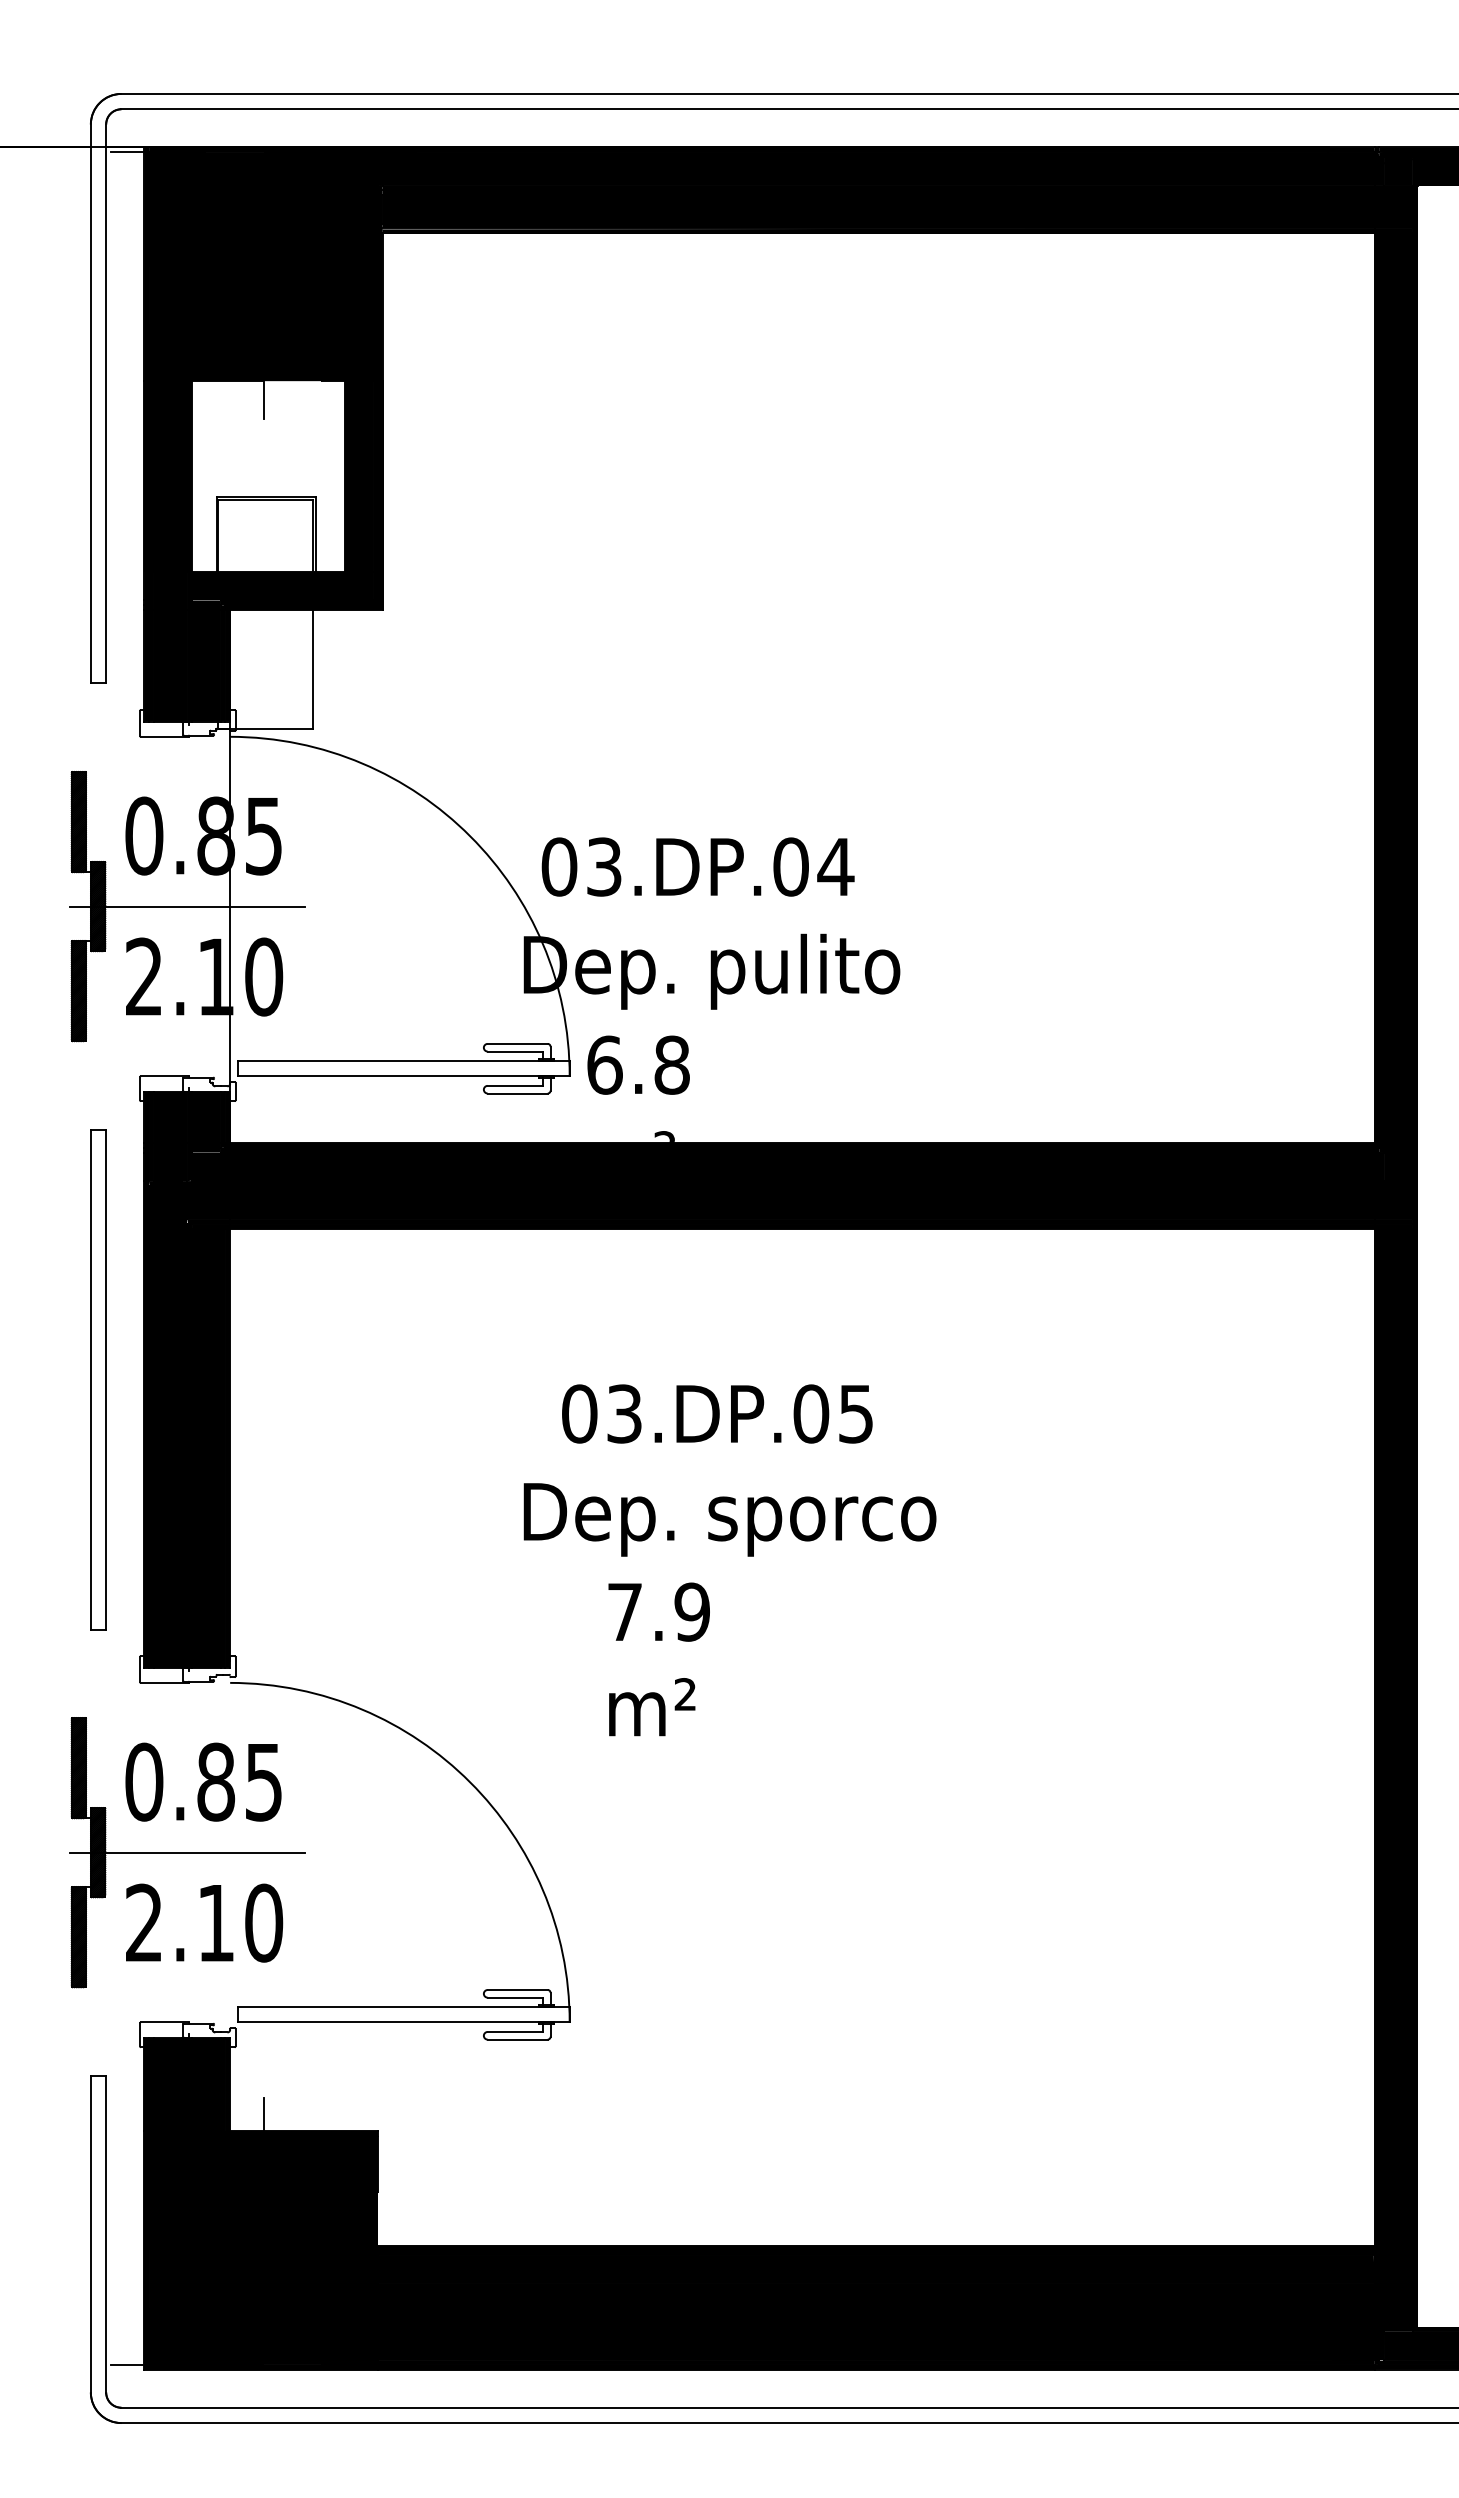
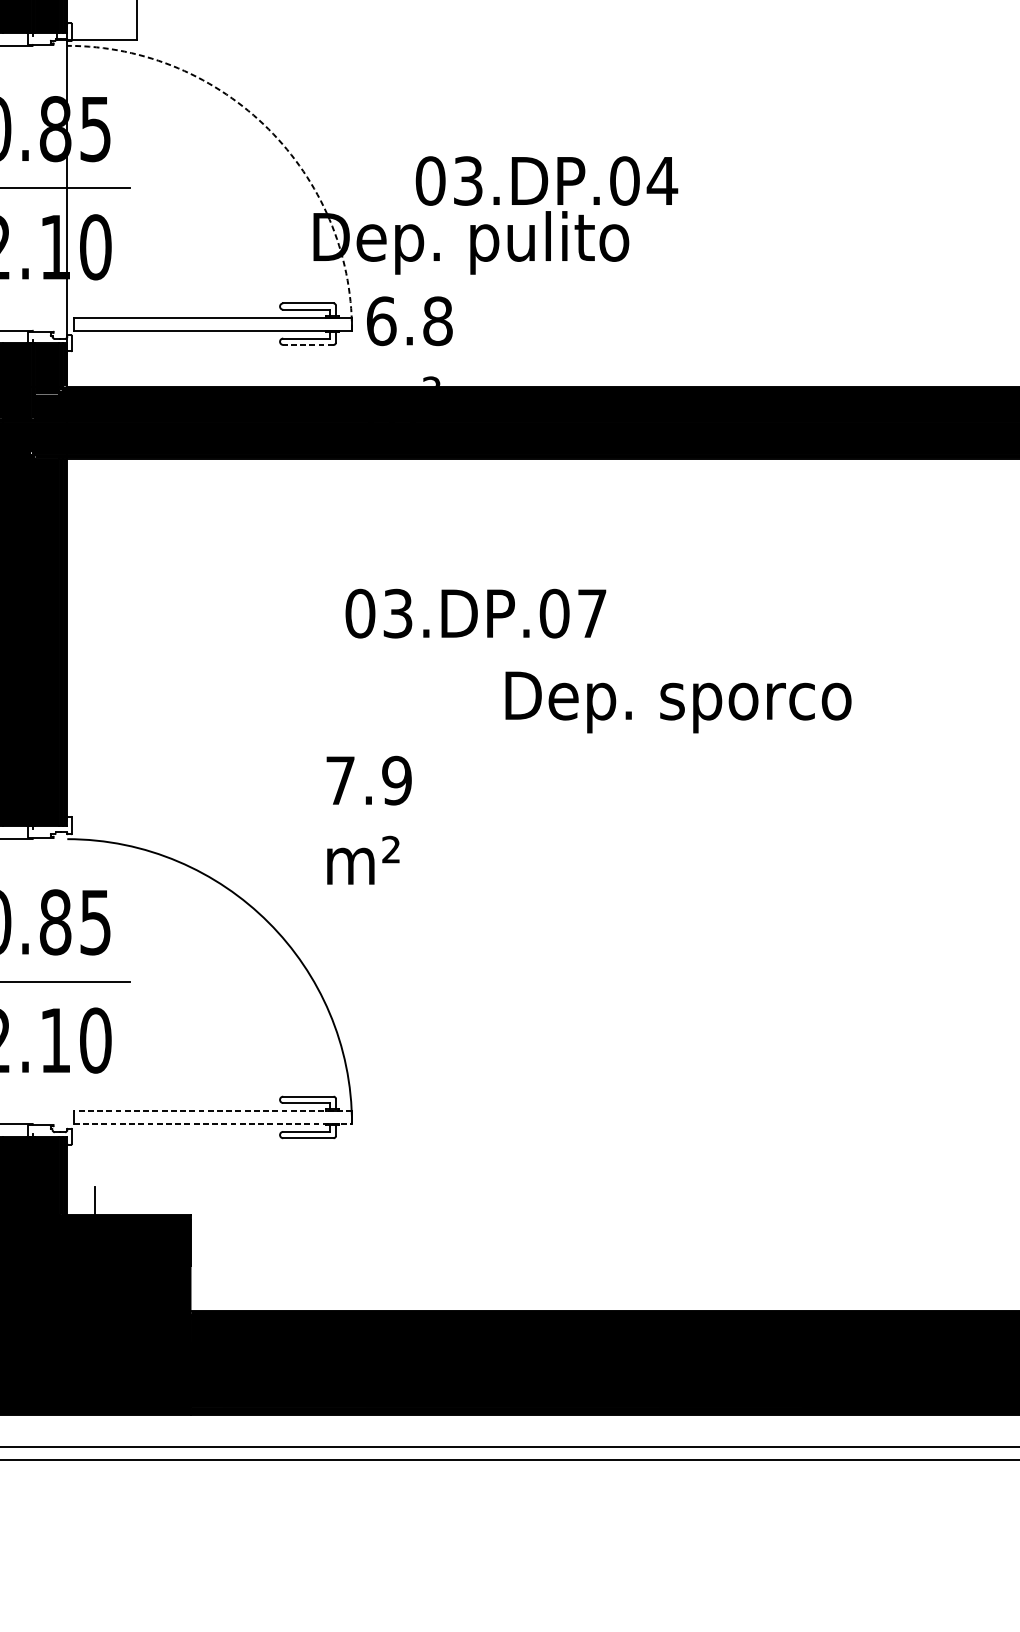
arc: (470, 836) -> (268, 129), solid -> dashed
text: (697, 866) -> (546, 180), moved
line: (517, 1093) -> (308, 344), solid -> dashed
text: (855, 1414) -> (591, 614), 03.DP.05 -> 03.DP.07
text: (729, 1519) -> (678, 702), moved
text: (658, 1659) -> (368, 820), moved
line: (403, 2007) -> (212, 1111), solid -> dashed
line: (403, 2022) -> (212, 1123), solid -> dashed

